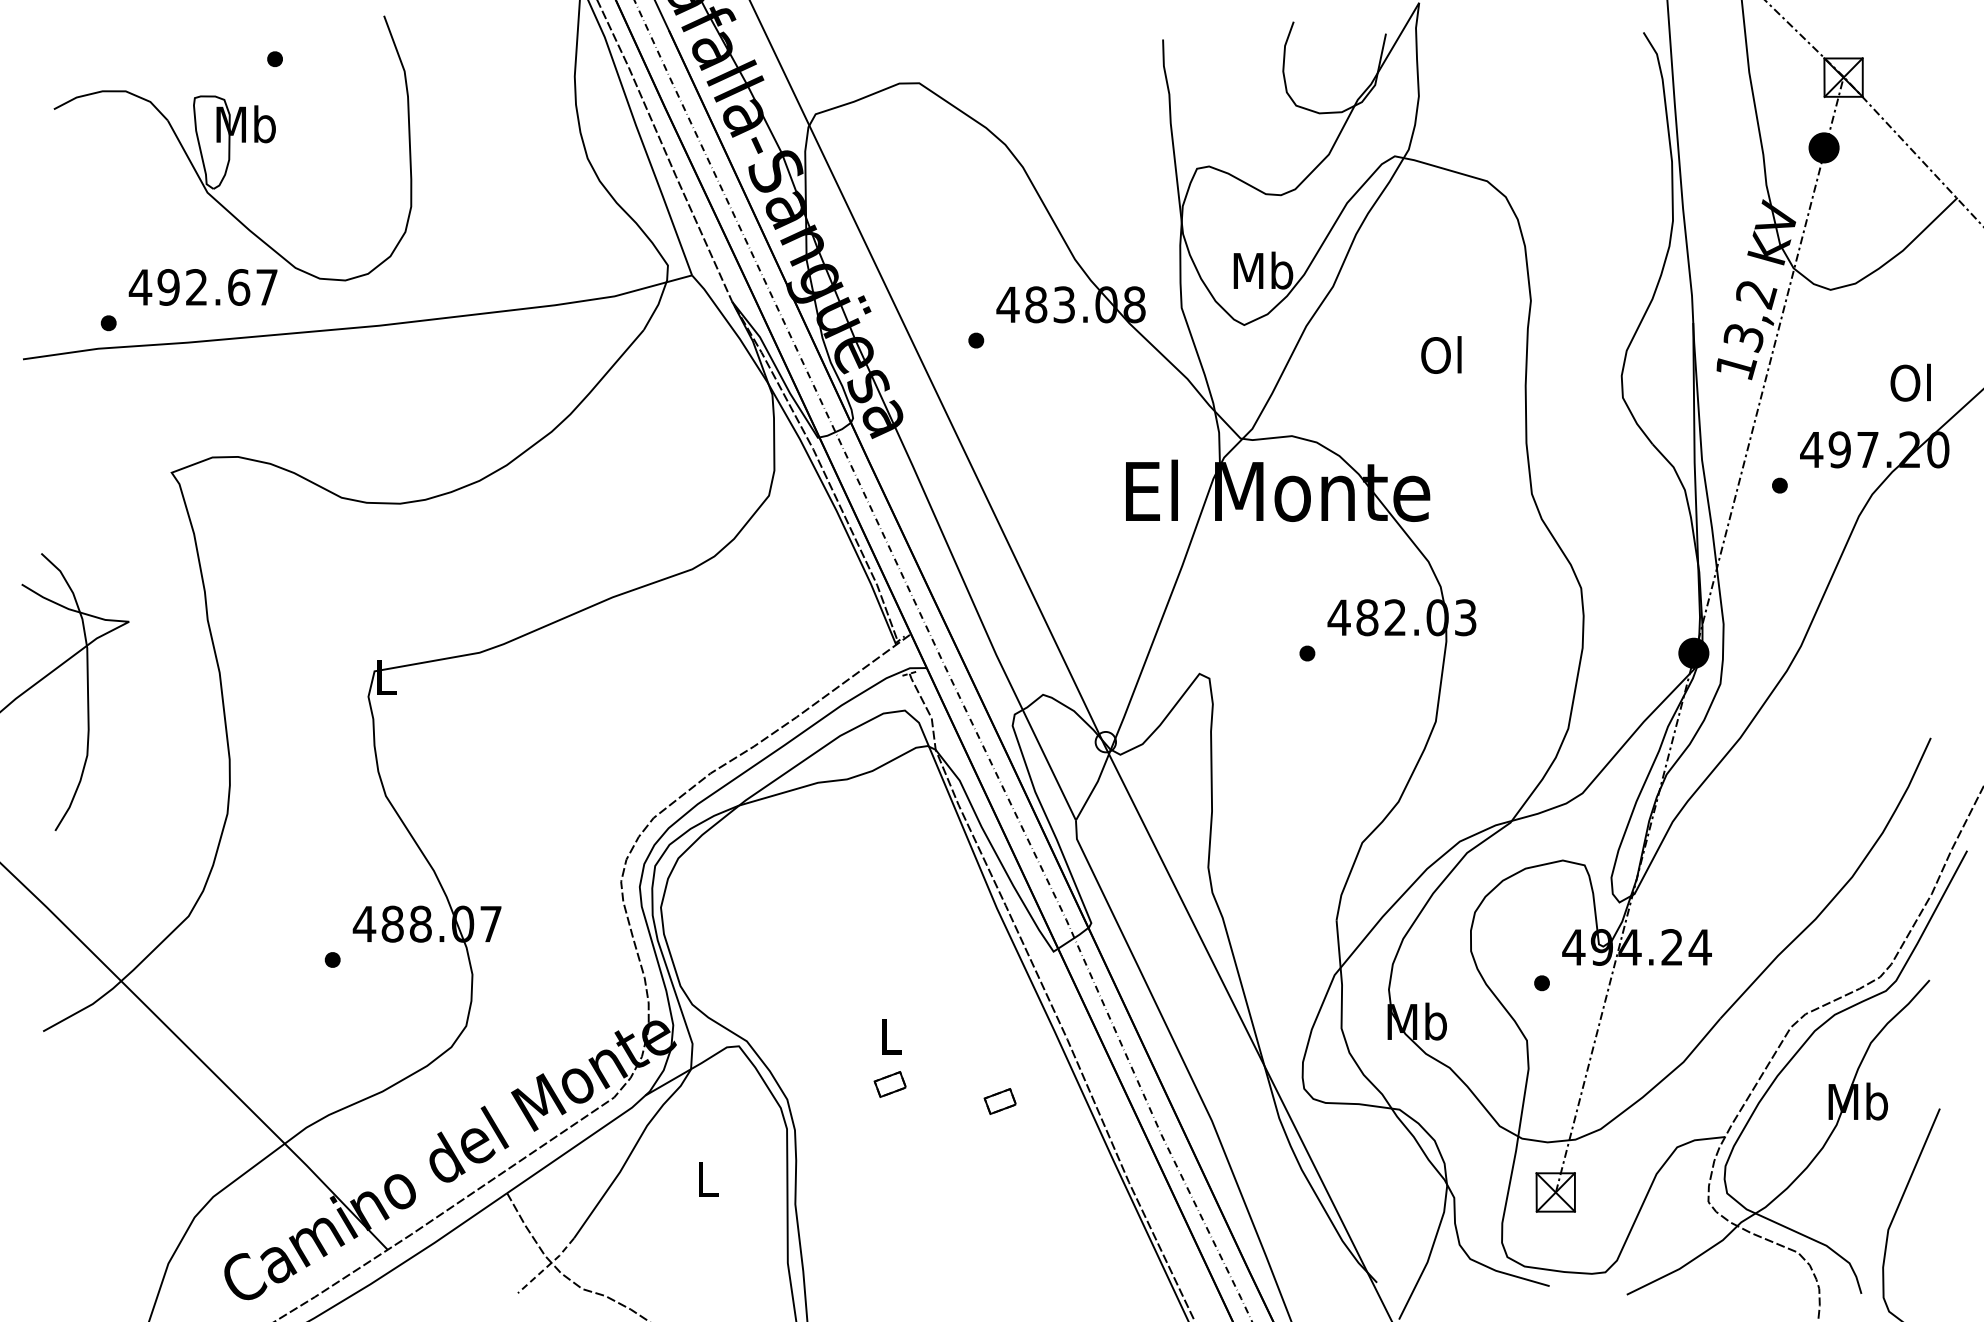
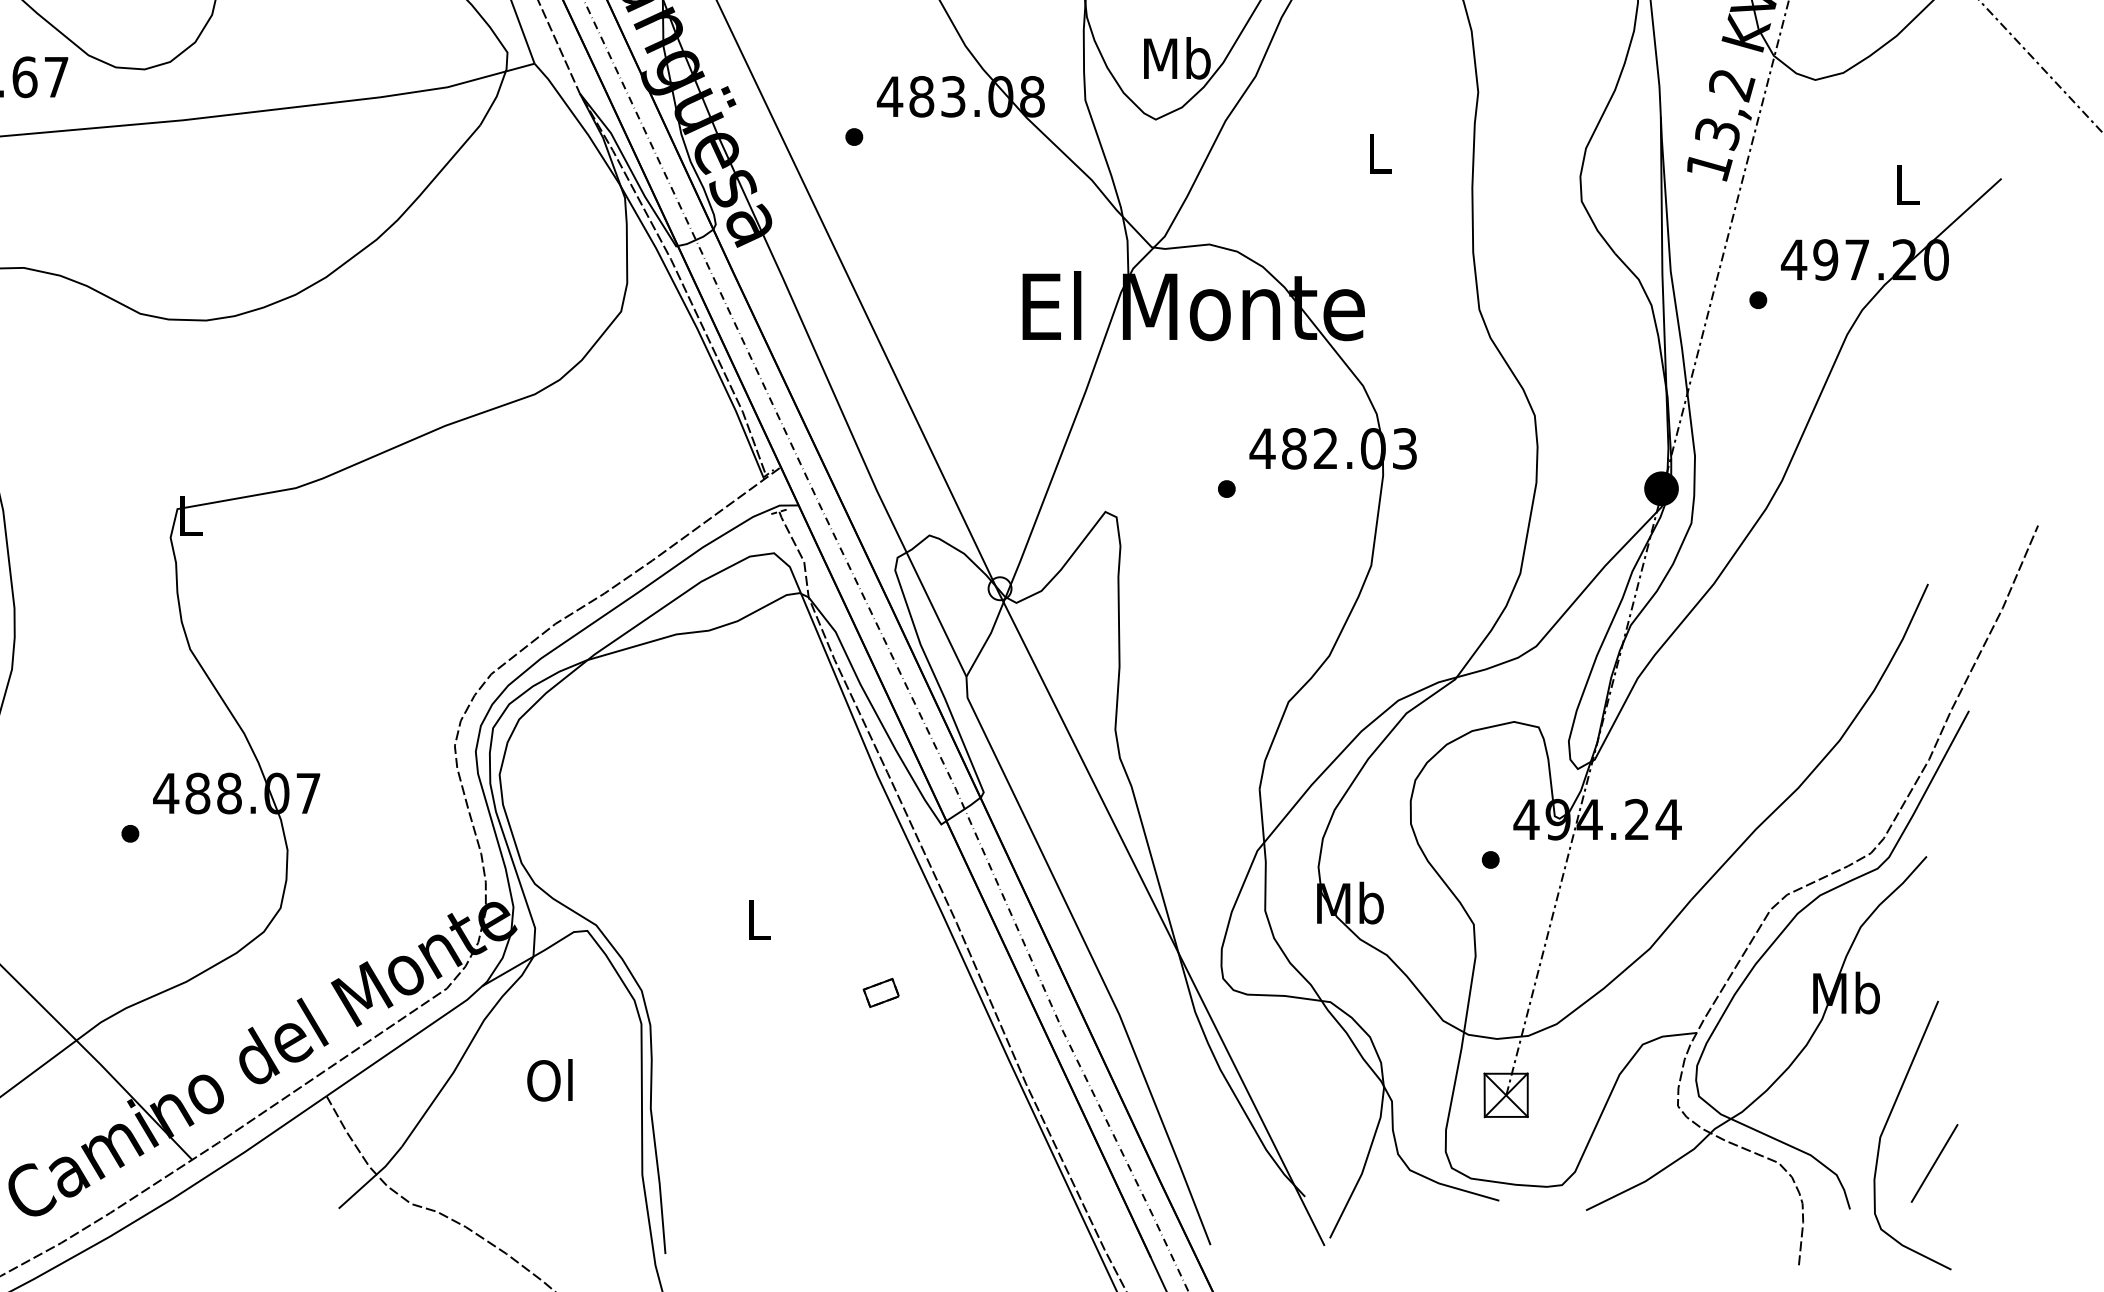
text: (1441, 354) -> (1377, 152), Ol -> L
text: (1910, 382) -> (1905, 184), Ol -> L
part: (889, 1084) -> (756, 973), removed
text: (705, 1179) -> (549, 1080), L -> Ol
line: (1936, 1253) -> (1934, 1163), added
line: (547, 1266) -> (371, 1178), dashed -> solid

